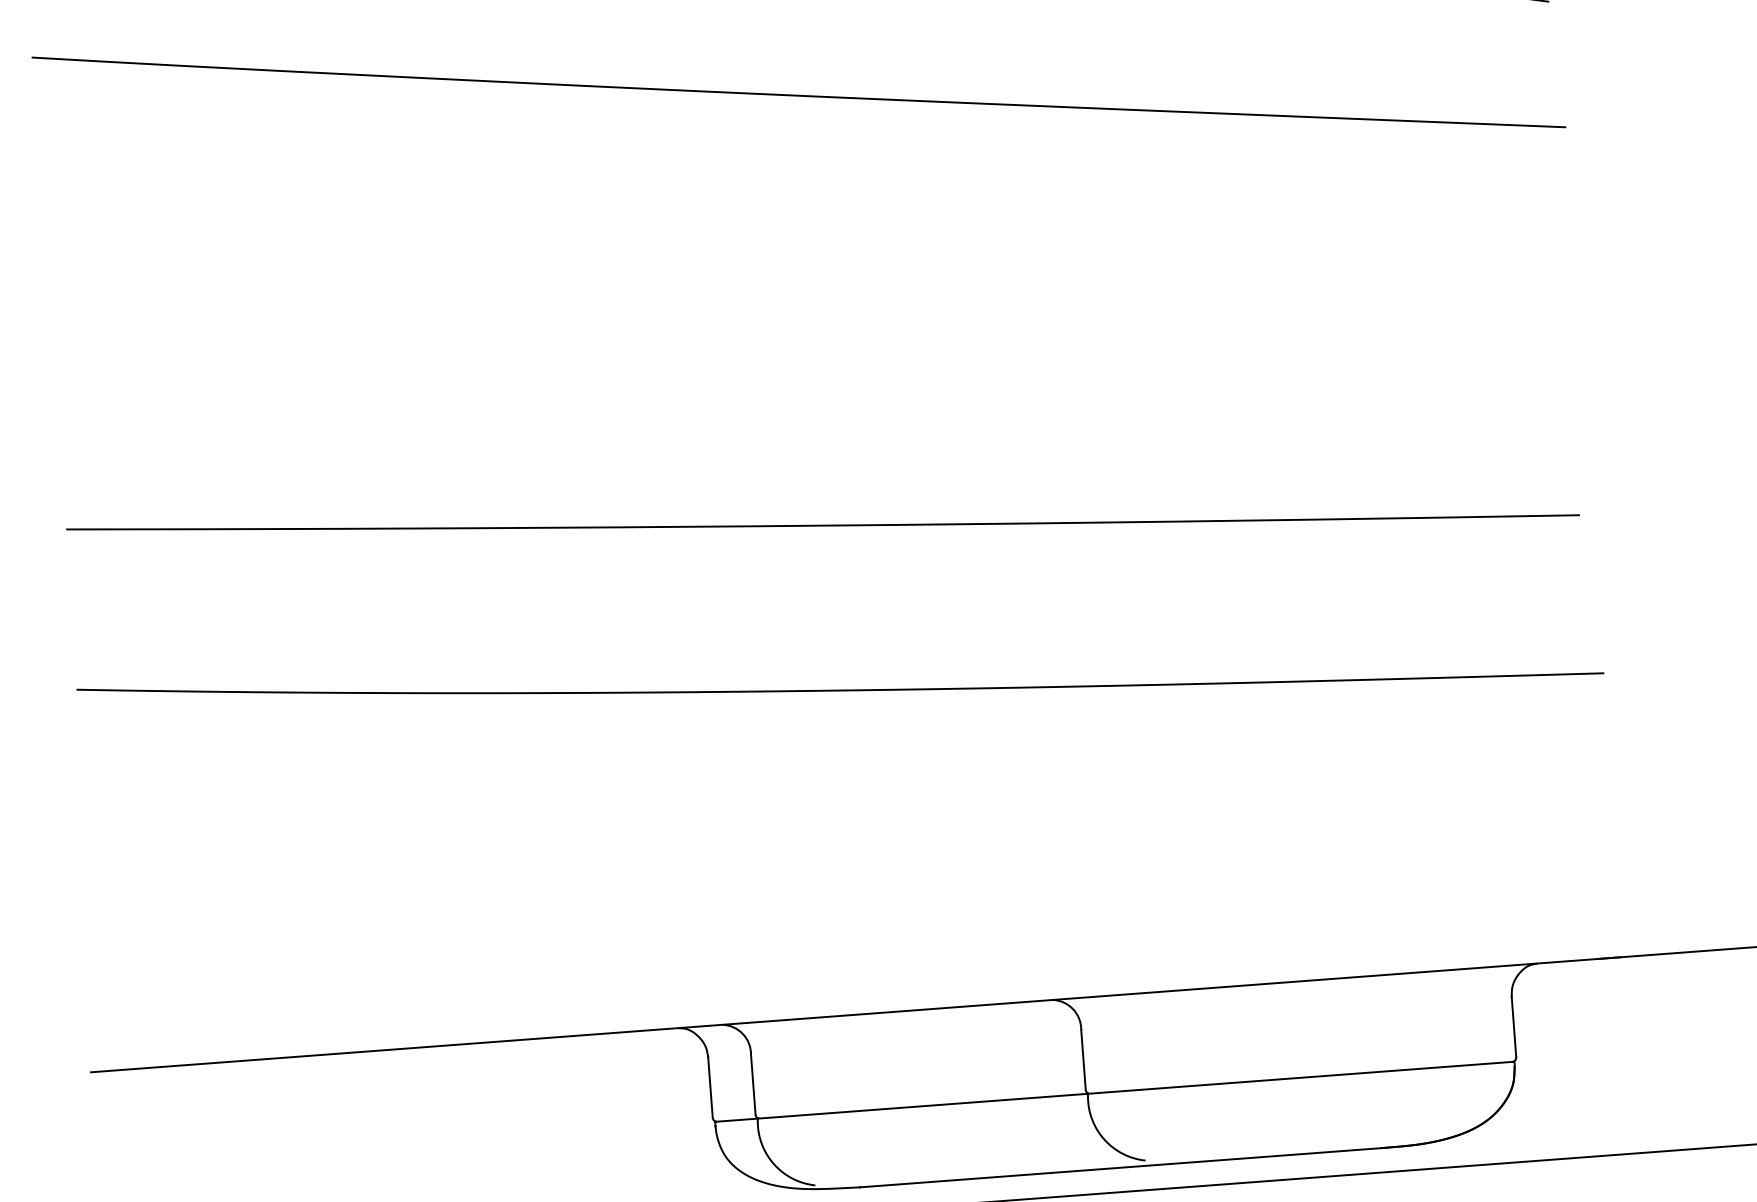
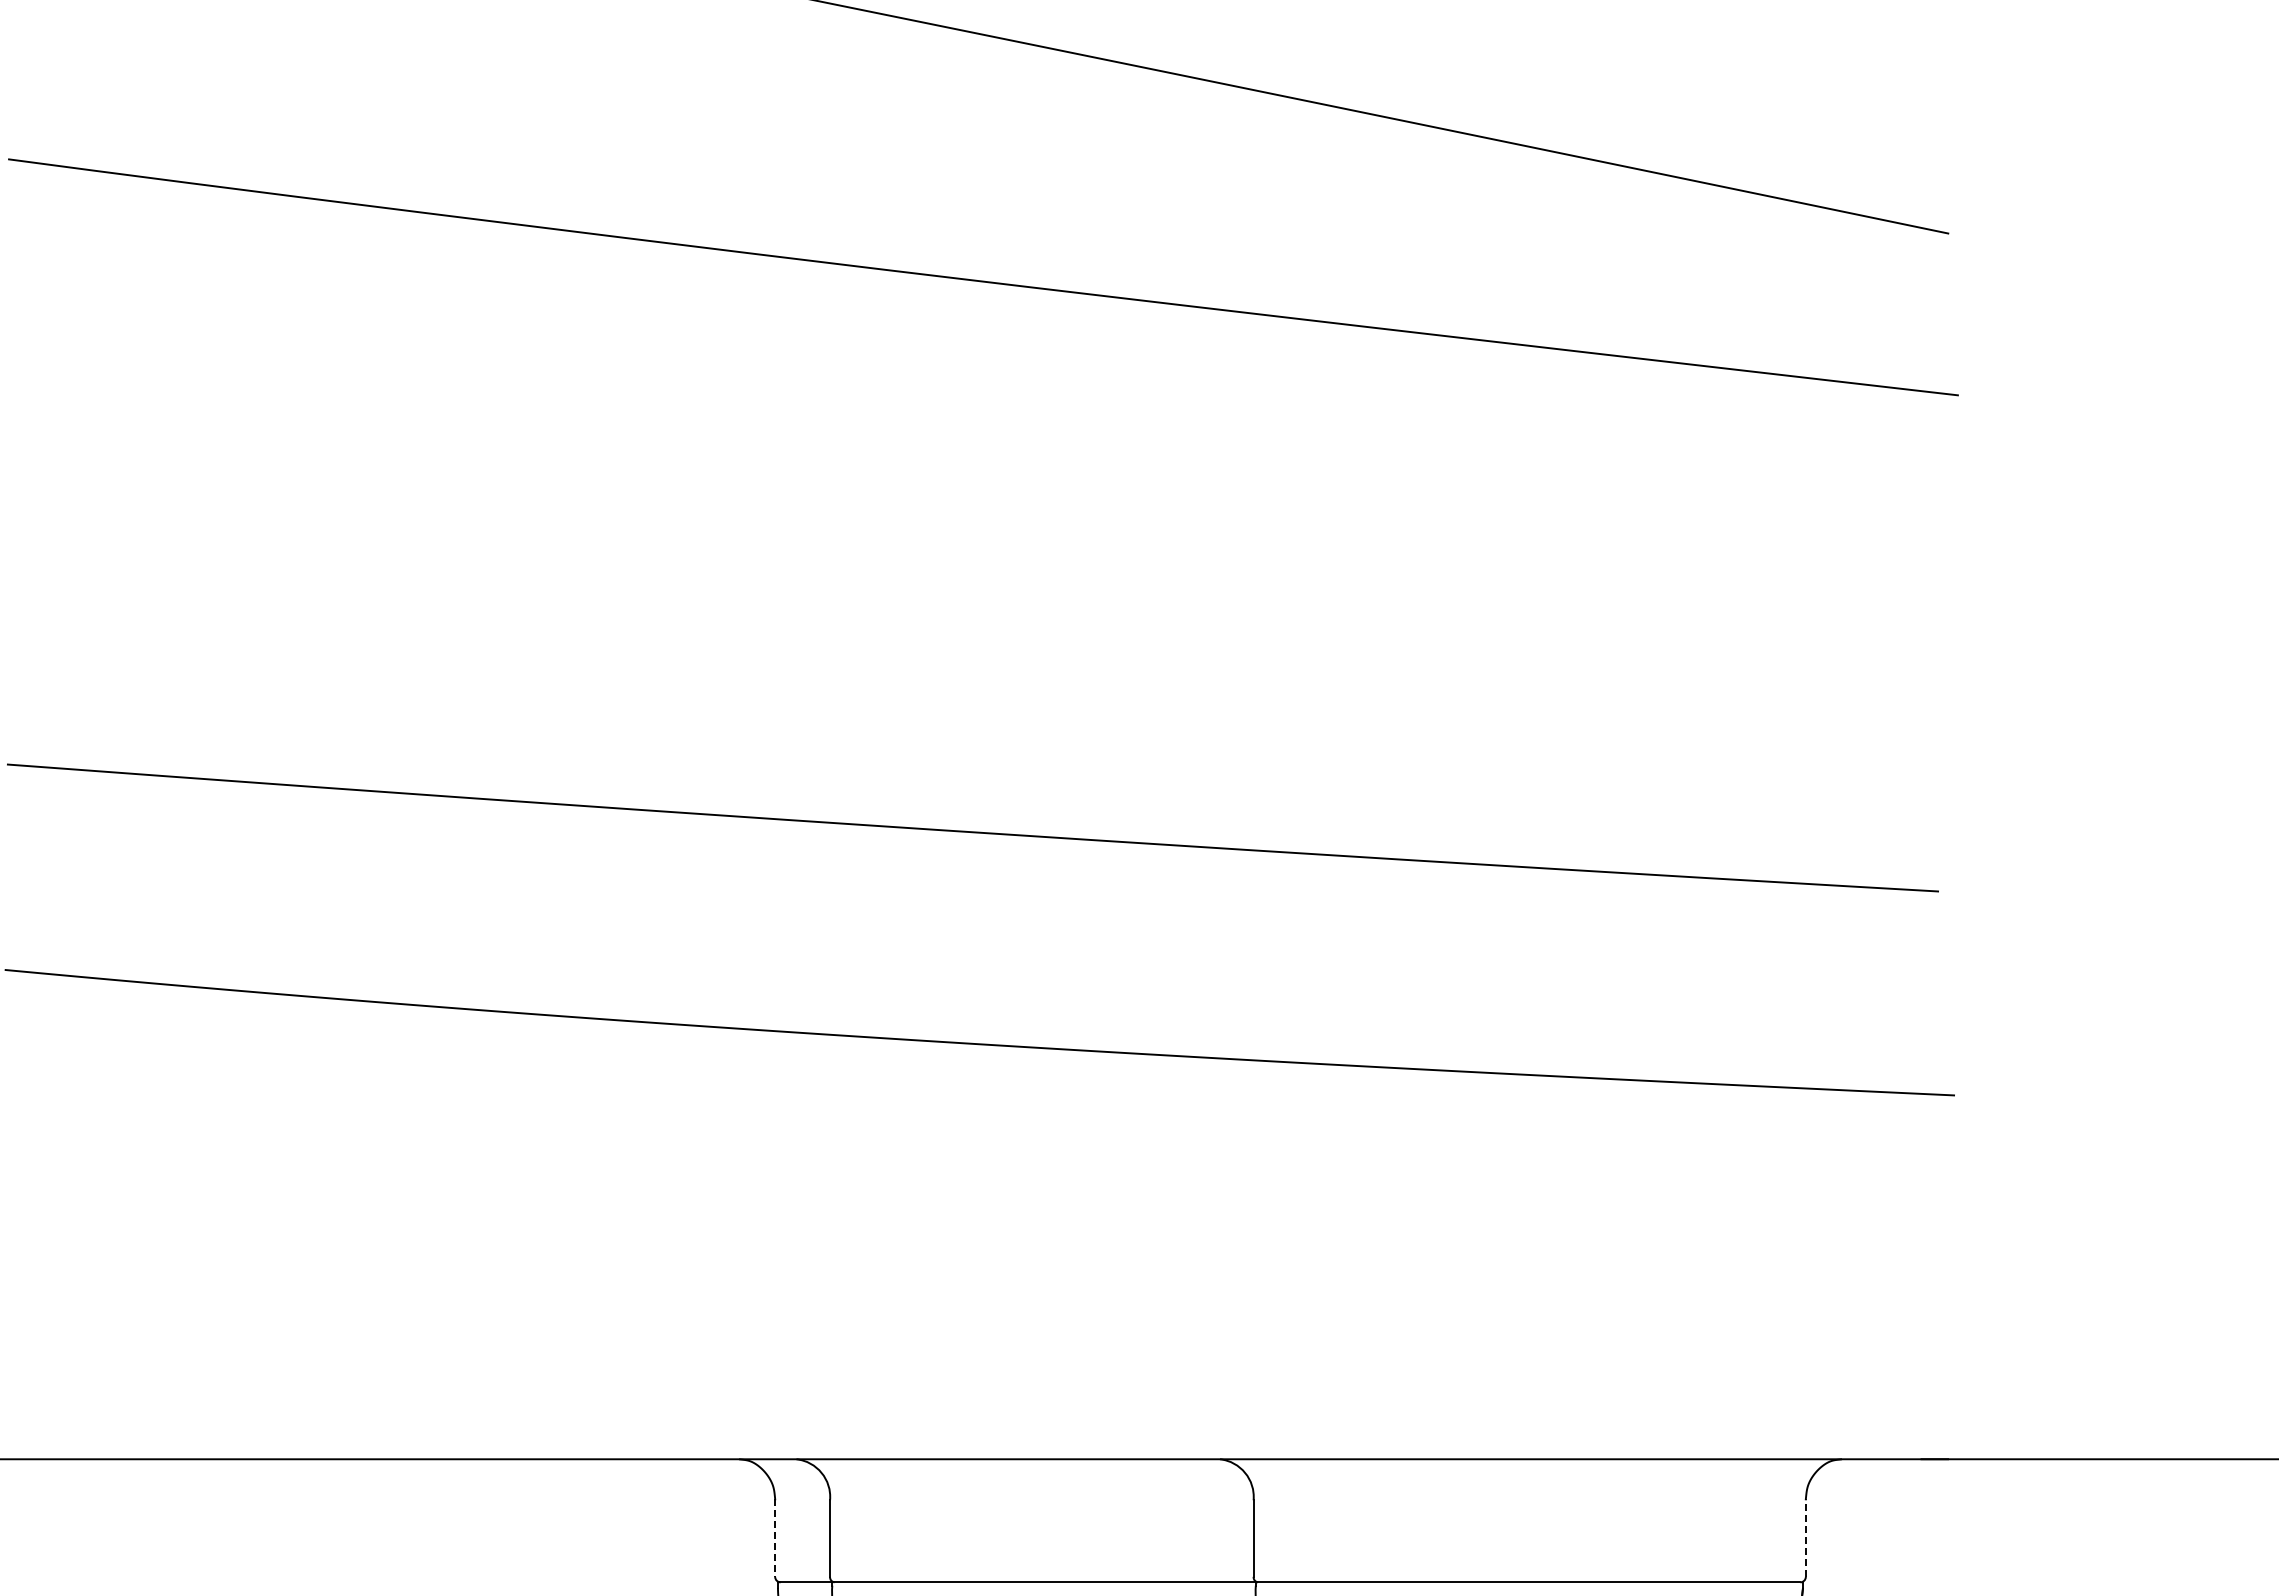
line: (1513, 1026) -> (1805, 1537), solid -> dashed
line: (710, 1087) -> (775, 1538), solid -> dashed

